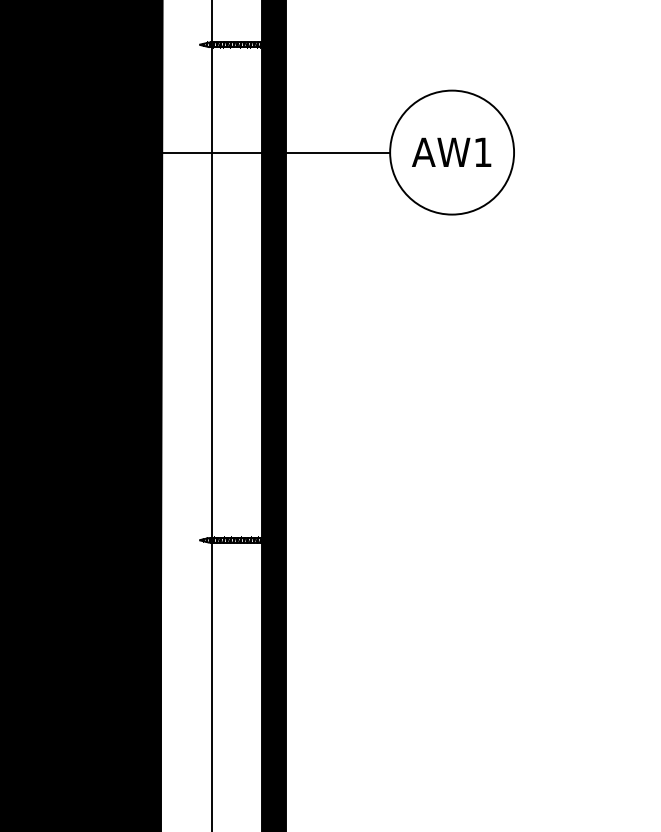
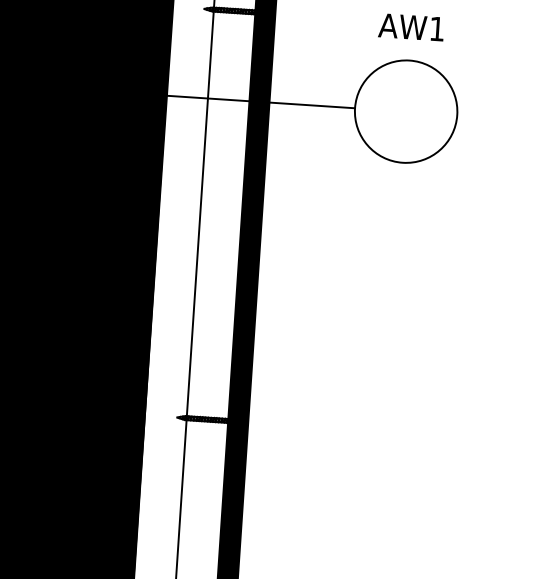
text: (451, 151) -> (411, 26), moved

